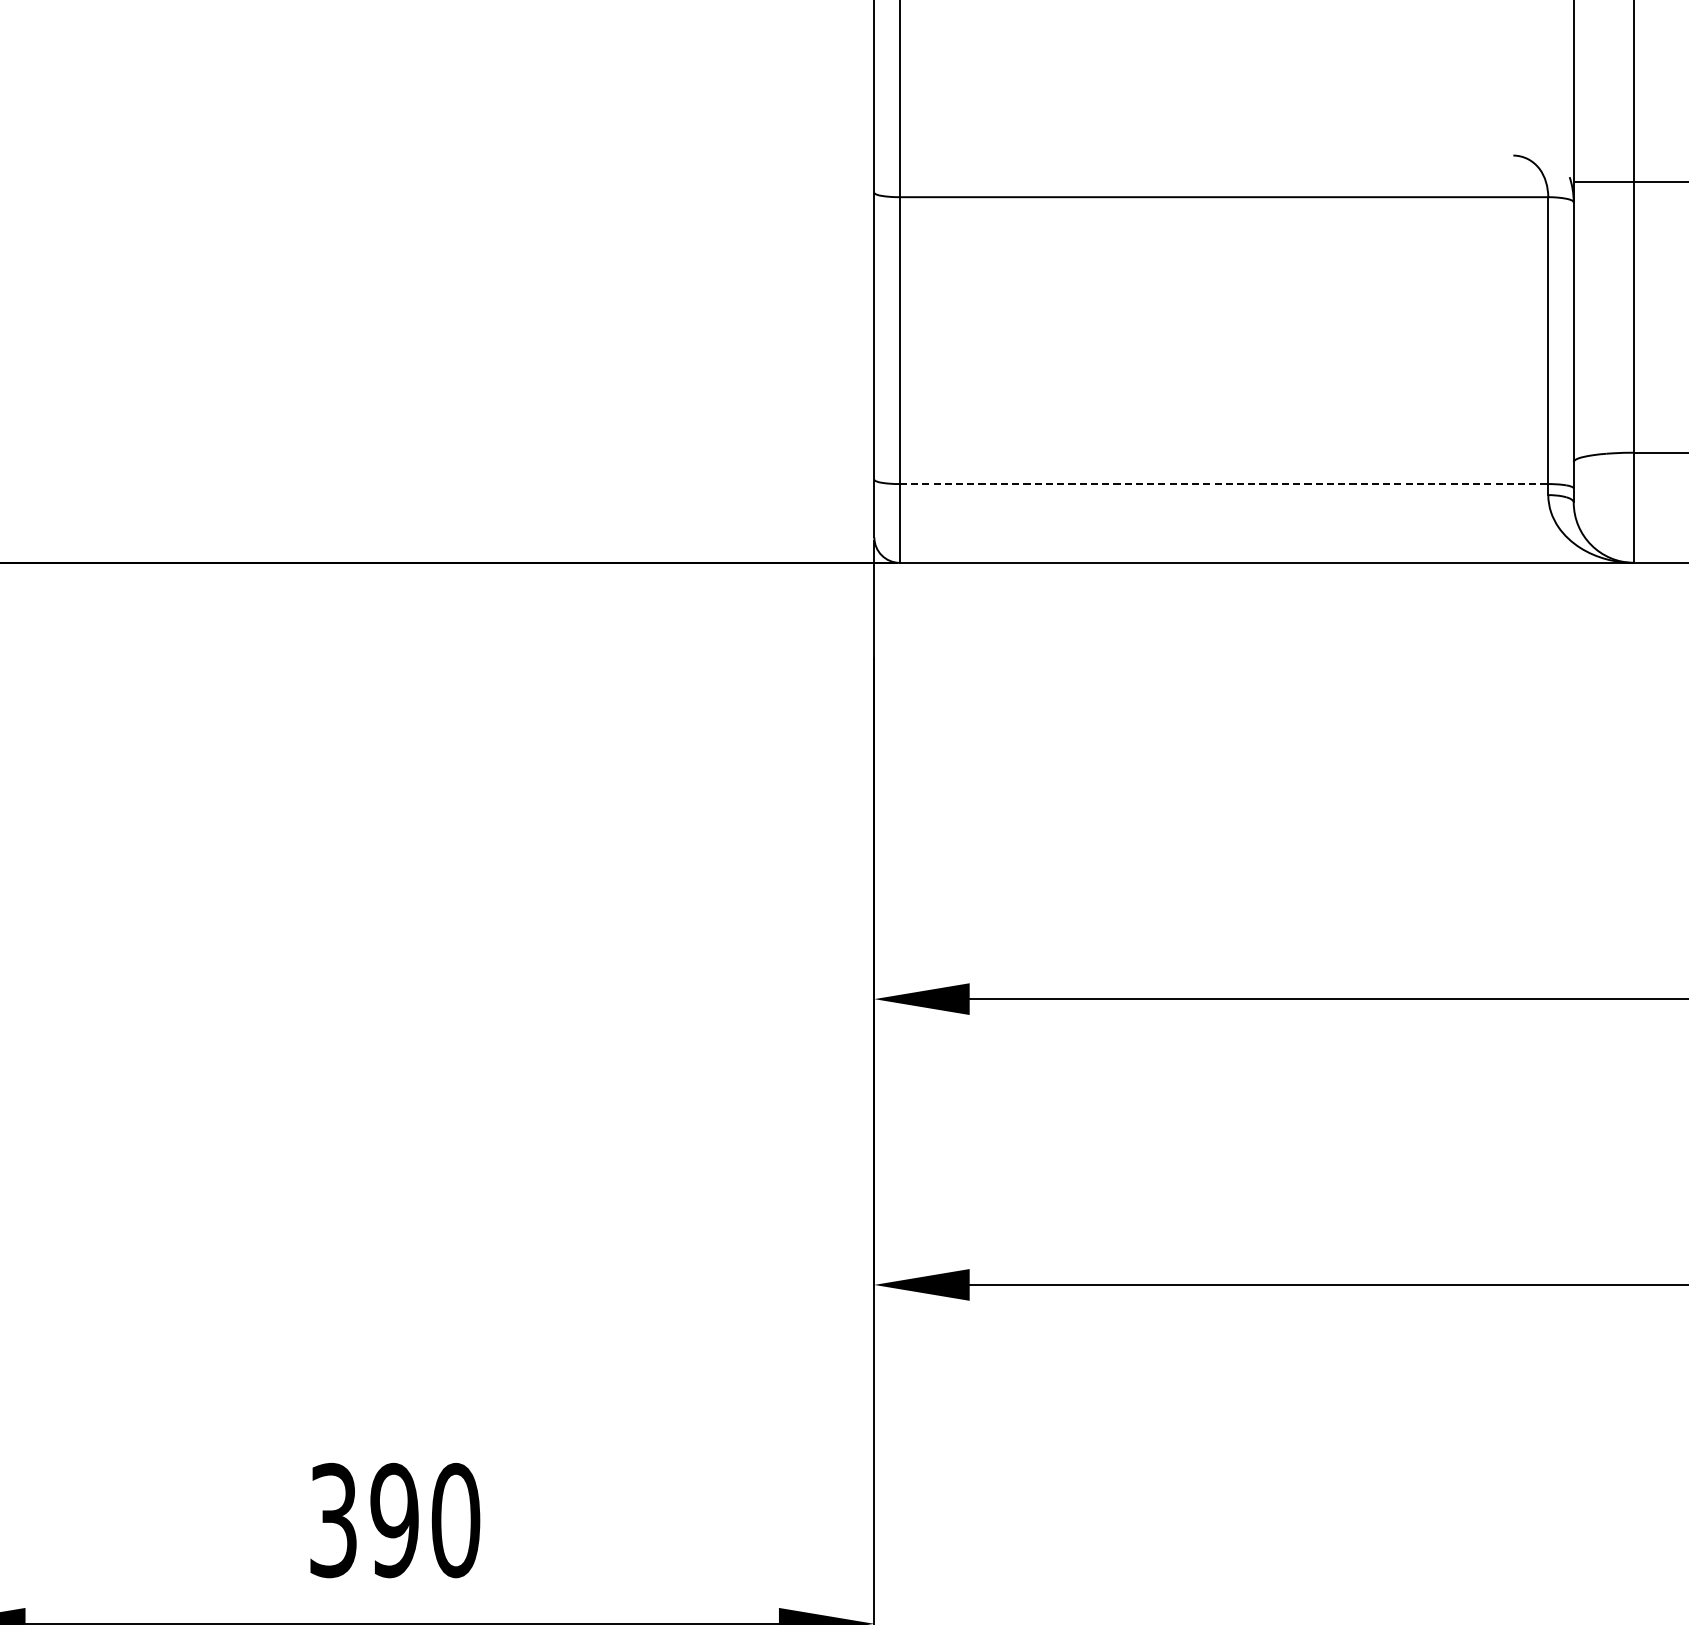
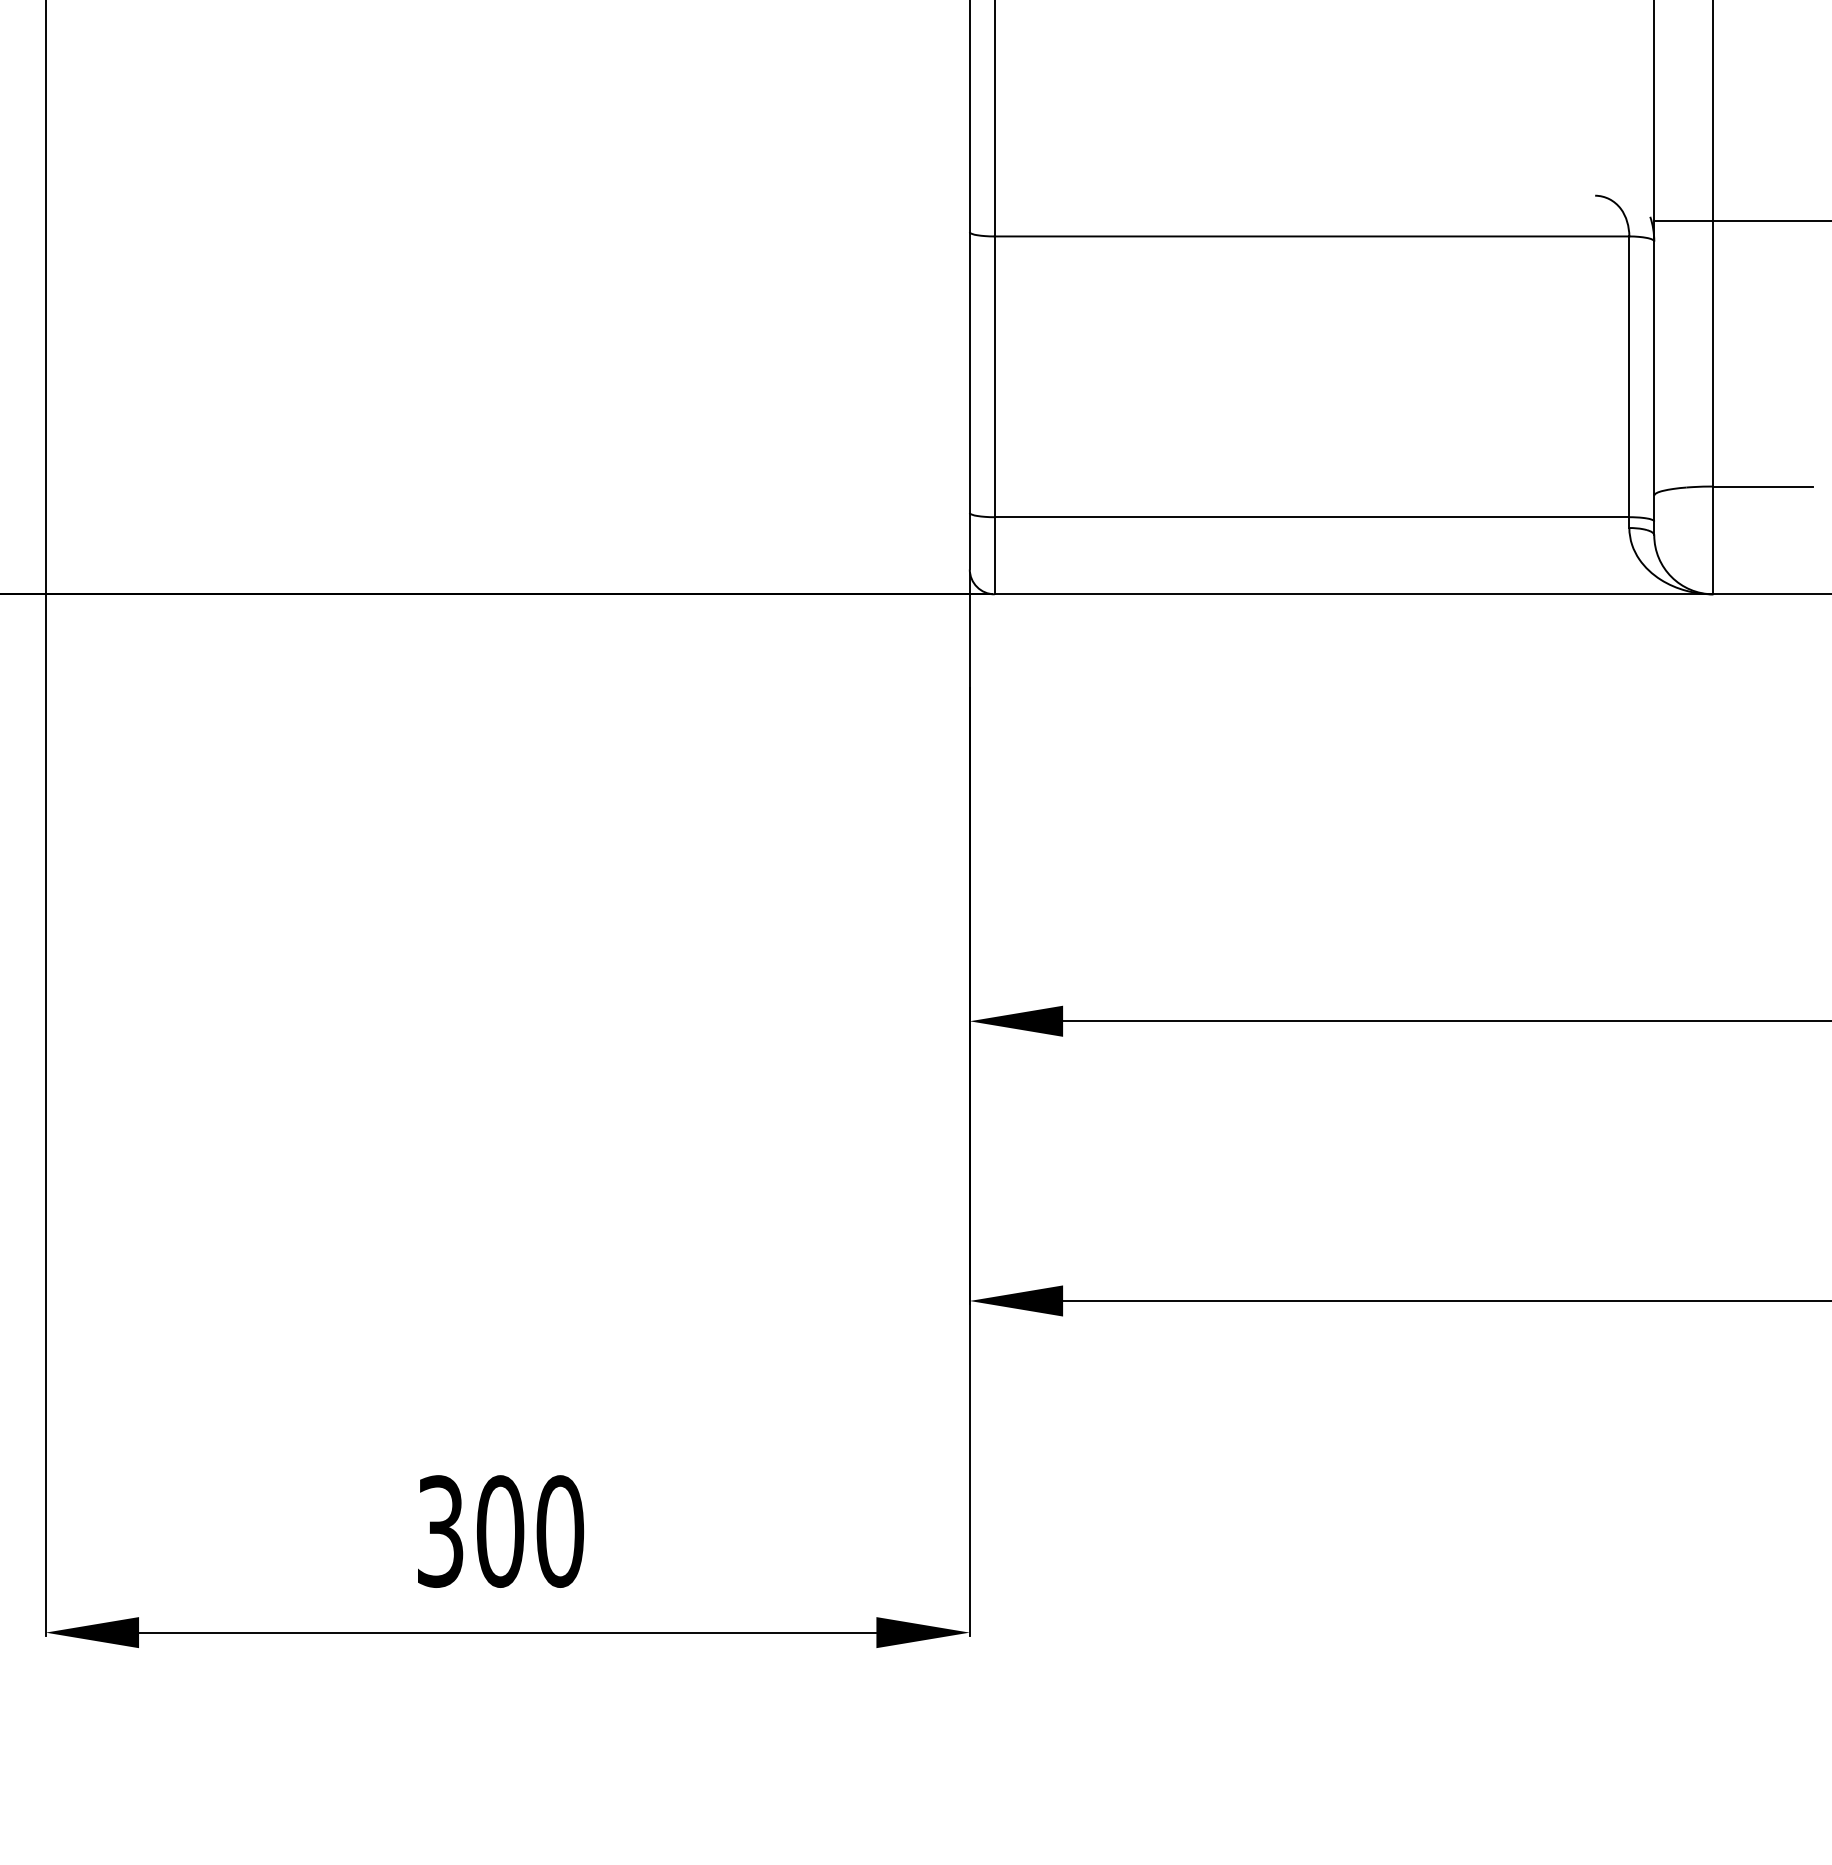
line: (1224, 484) -> (1312, 517), dashed -> solid
text: (394, 1520) -> (500, 1531), 390 -> 300

